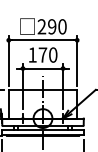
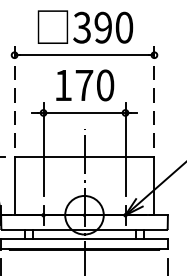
text: (41, 26) -> (81, 27), 290 -> 390
line: (8, 60) -> (14, 96), solid -> dashed
line: (77, 60) -> (155, 96), solid -> dashed

